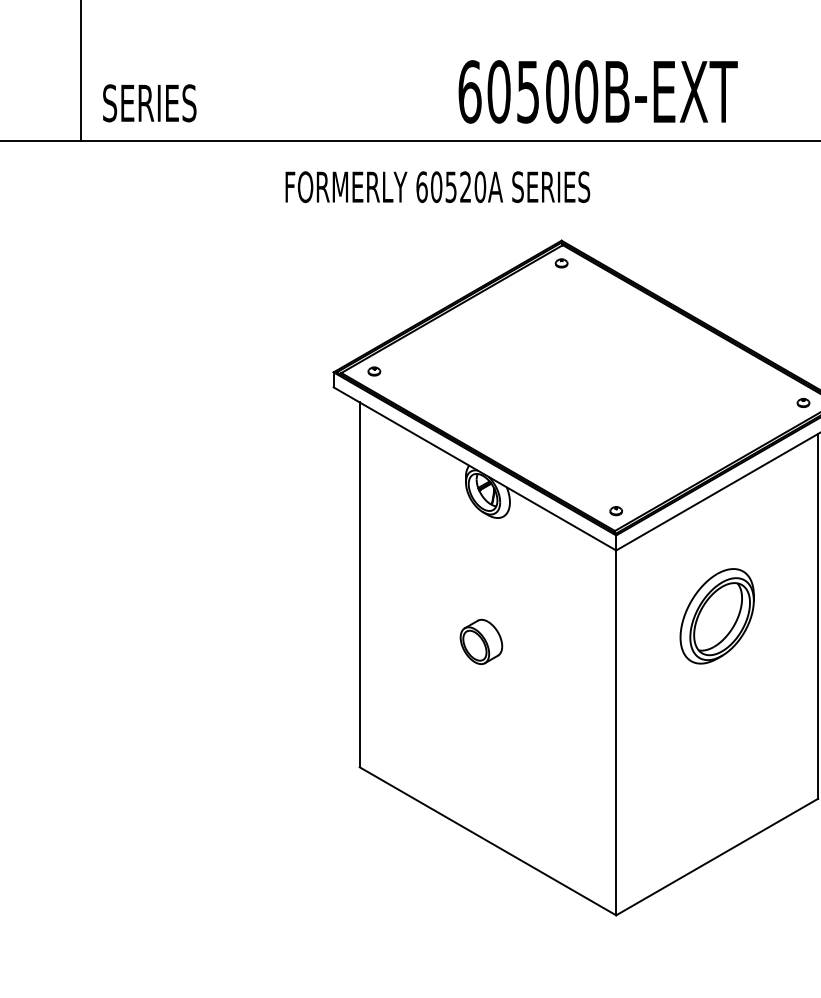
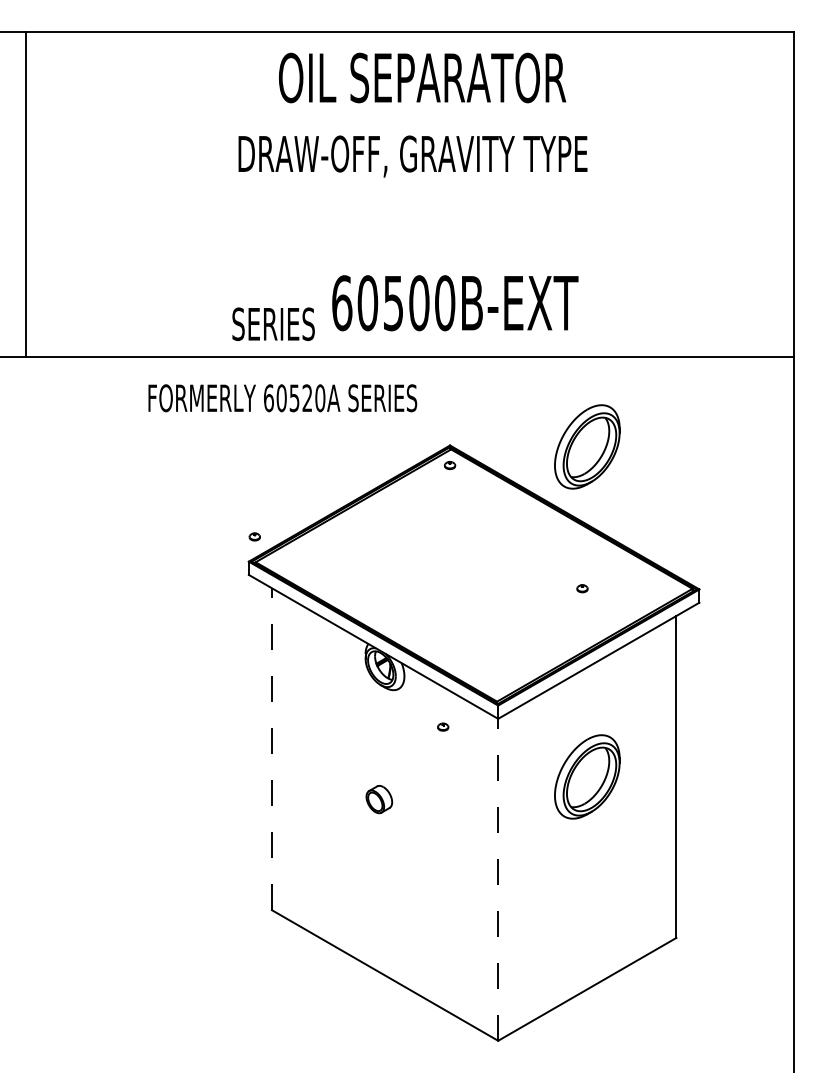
text: (598, 92) -> (455, 303), moved
text: (149, 103) -> (273, 324), moved
text: (437, 187) -> (282, 398), moved
part: (717, 241) -> (587, 446), added
part: (374, 371) -> (254, 536), moved
part: (803, 402) -> (582, 588), moved
part: (616, 510) -> (443, 726), moved
line: (359, 585) -> (271, 749), solid -> dashed
part: (481, 641) -> (379, 799), size x0.7
line: (616, 732) -> (498, 879), solid -> dashed

